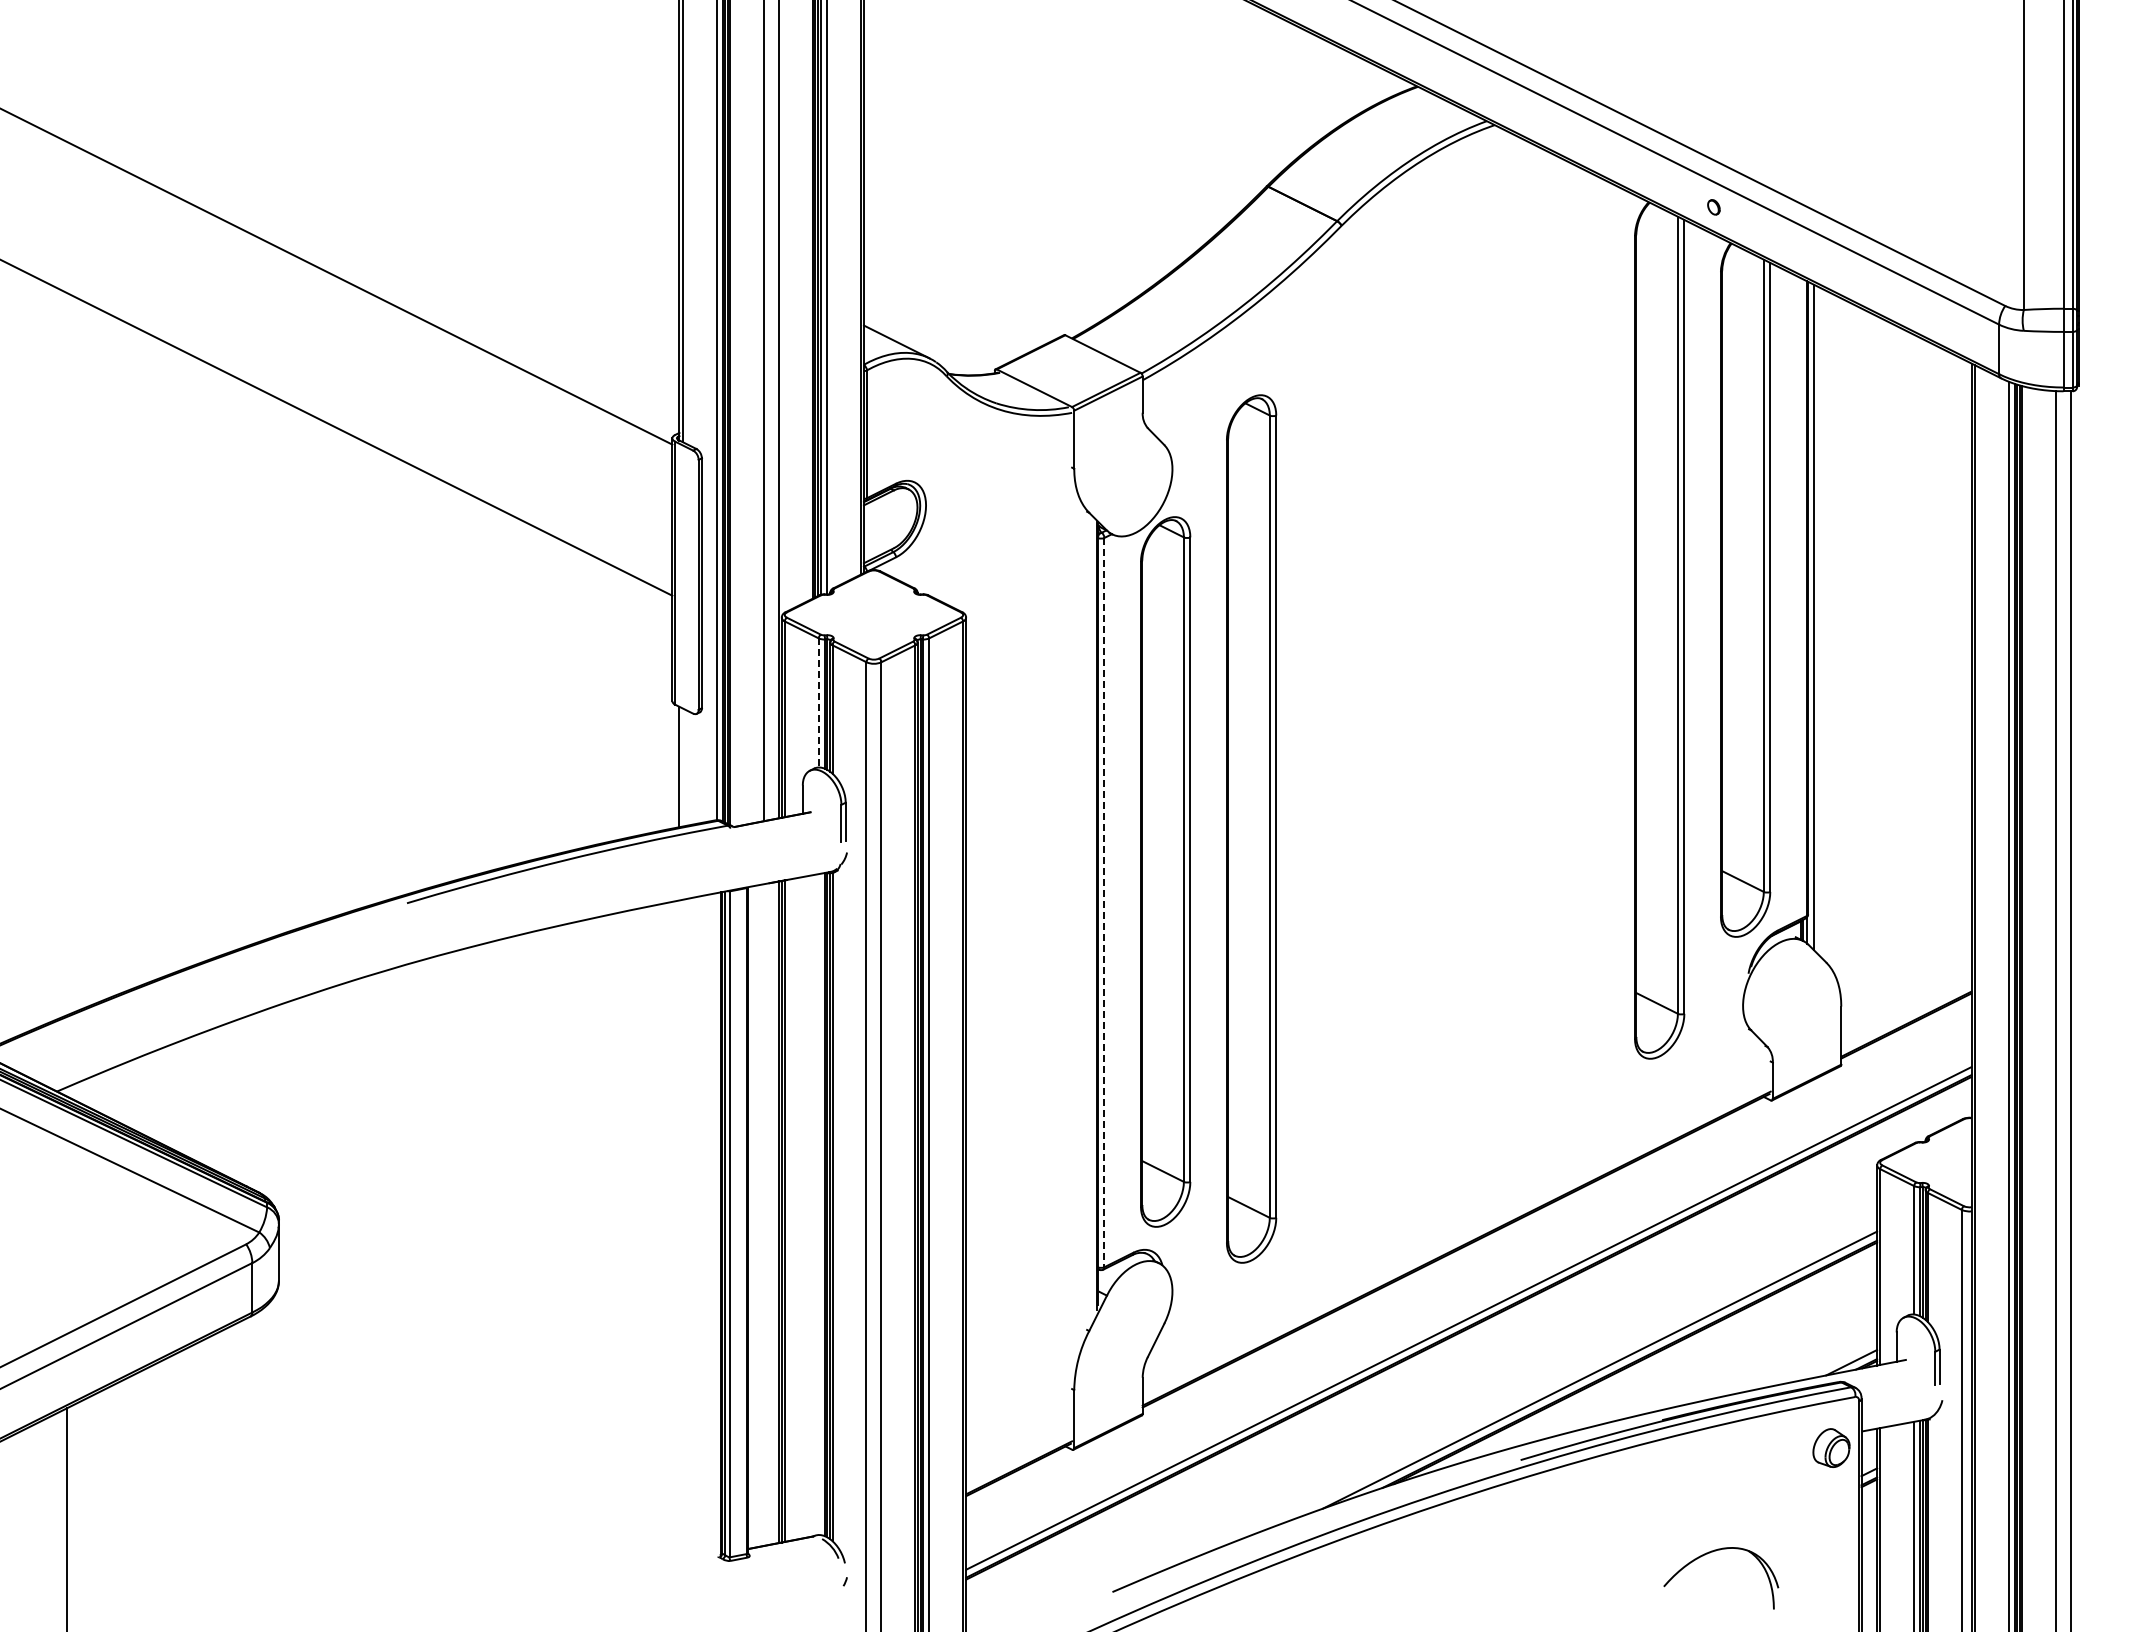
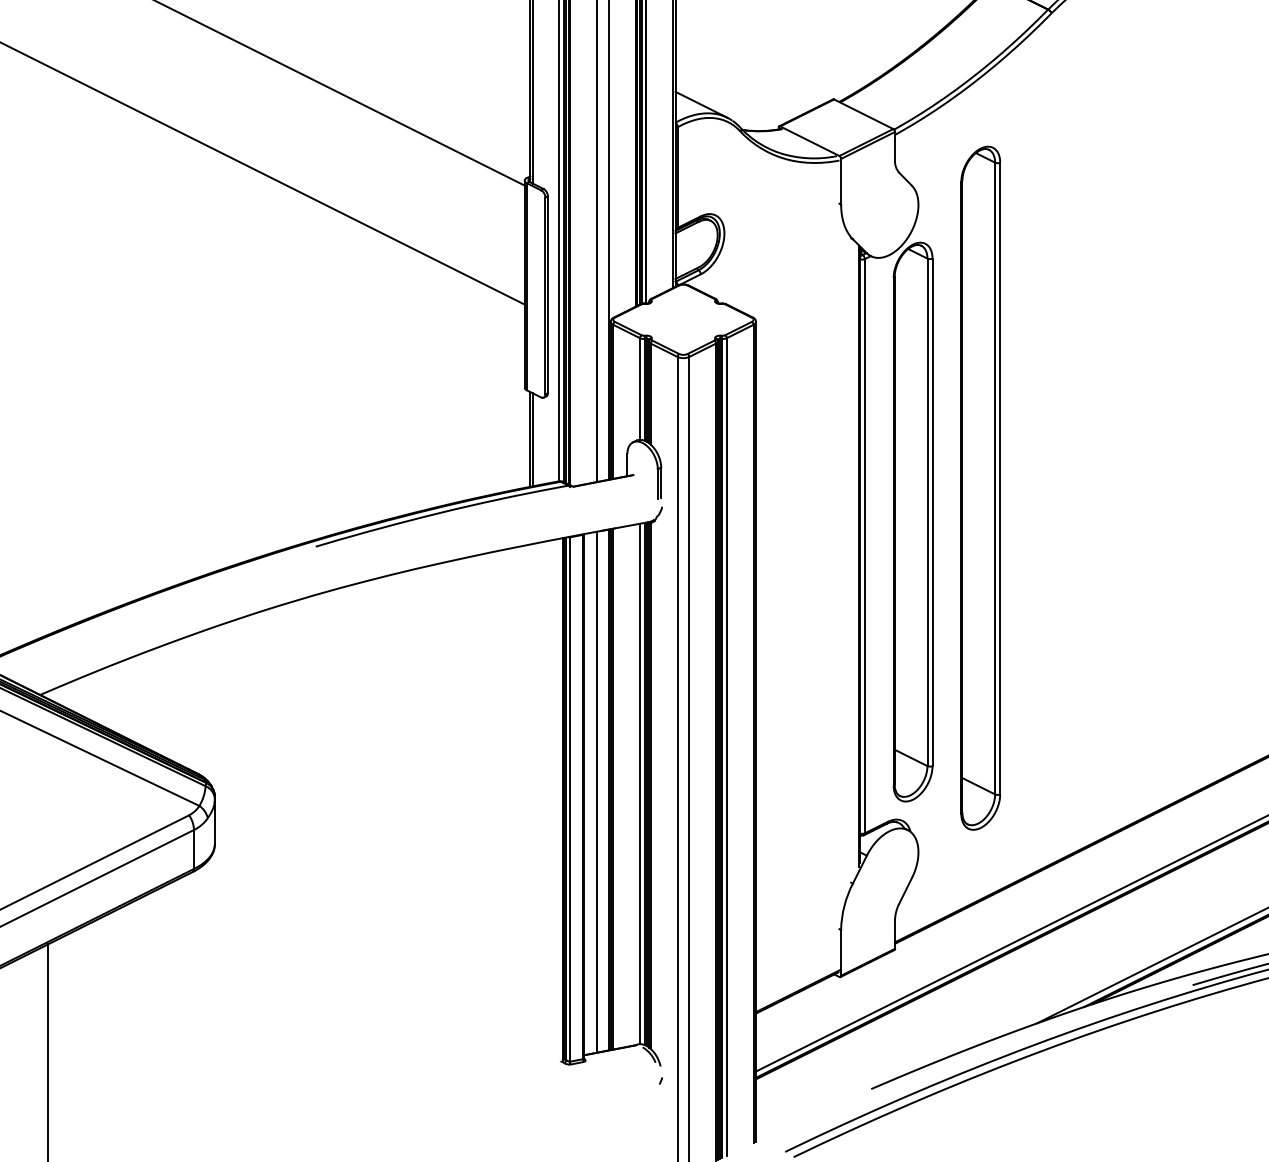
line: (818, 702) -> (639, 388), dashed -> solid
line: (682, 767) -> (532, 439), added
line: (1104, 902) -> (864, 546), dashed -> solid
line: (818, 1204) -> (639, 783), added
line: (764, 1215) -> (597, 792), added

